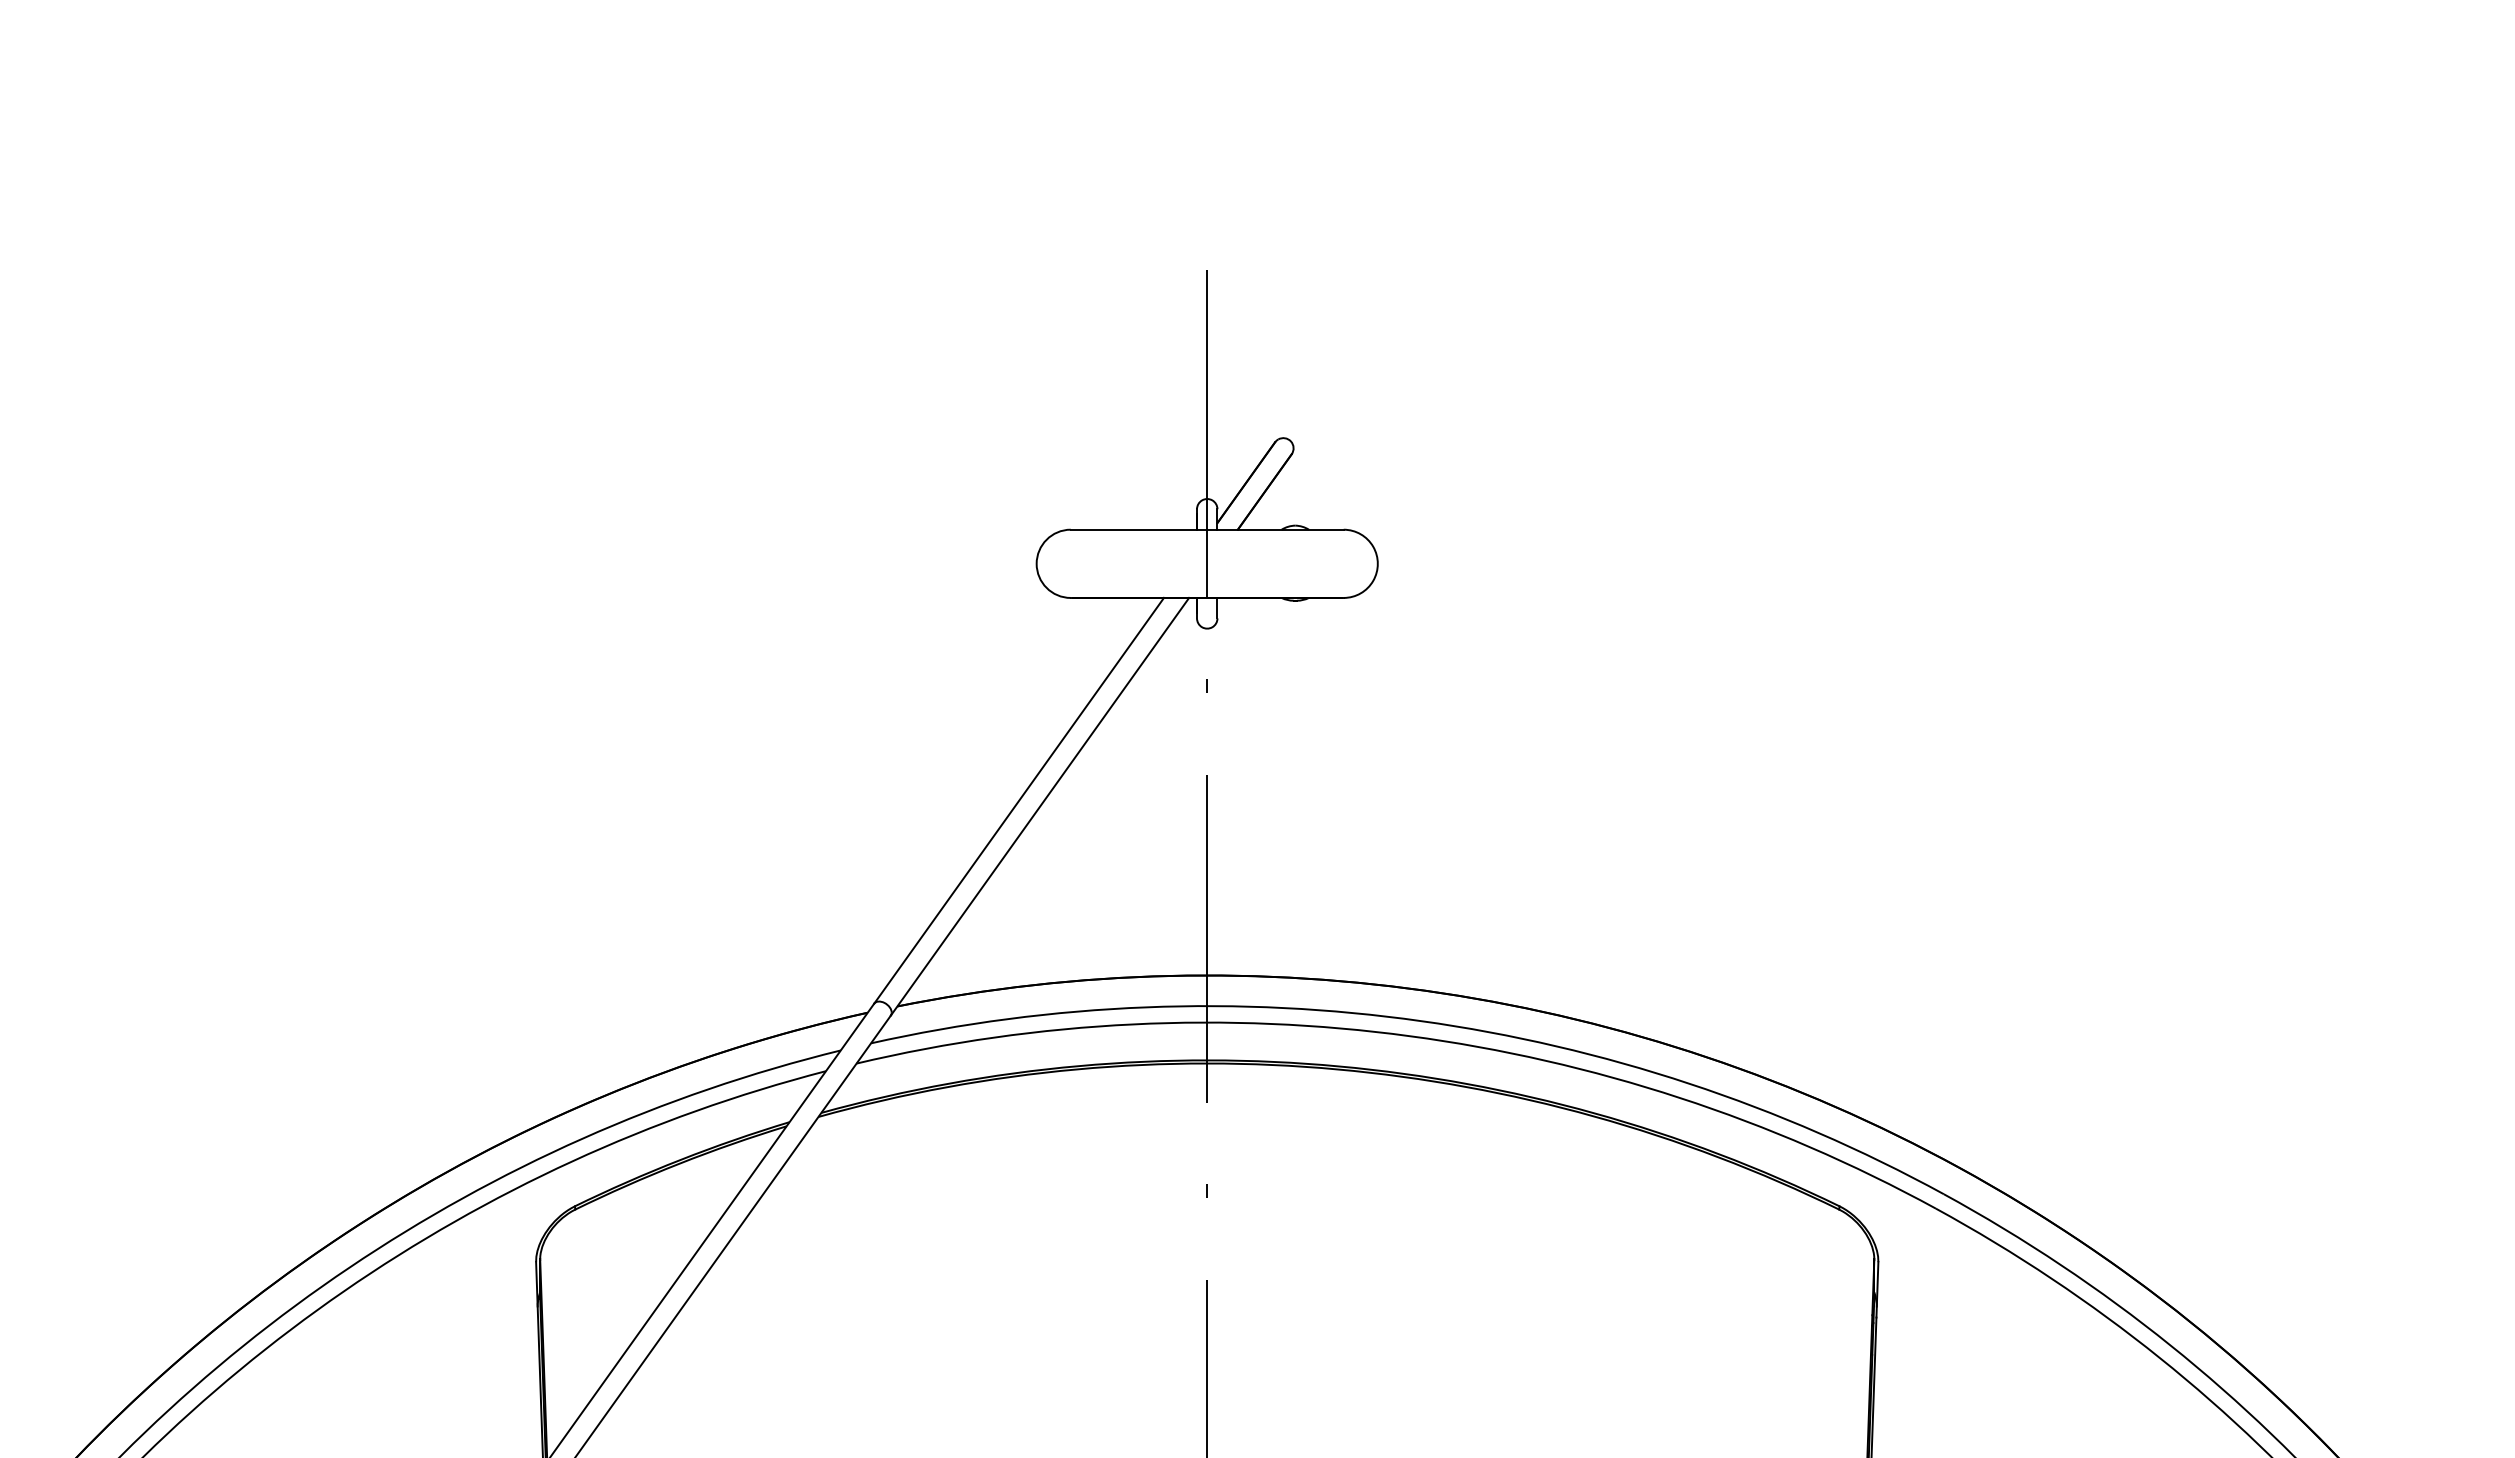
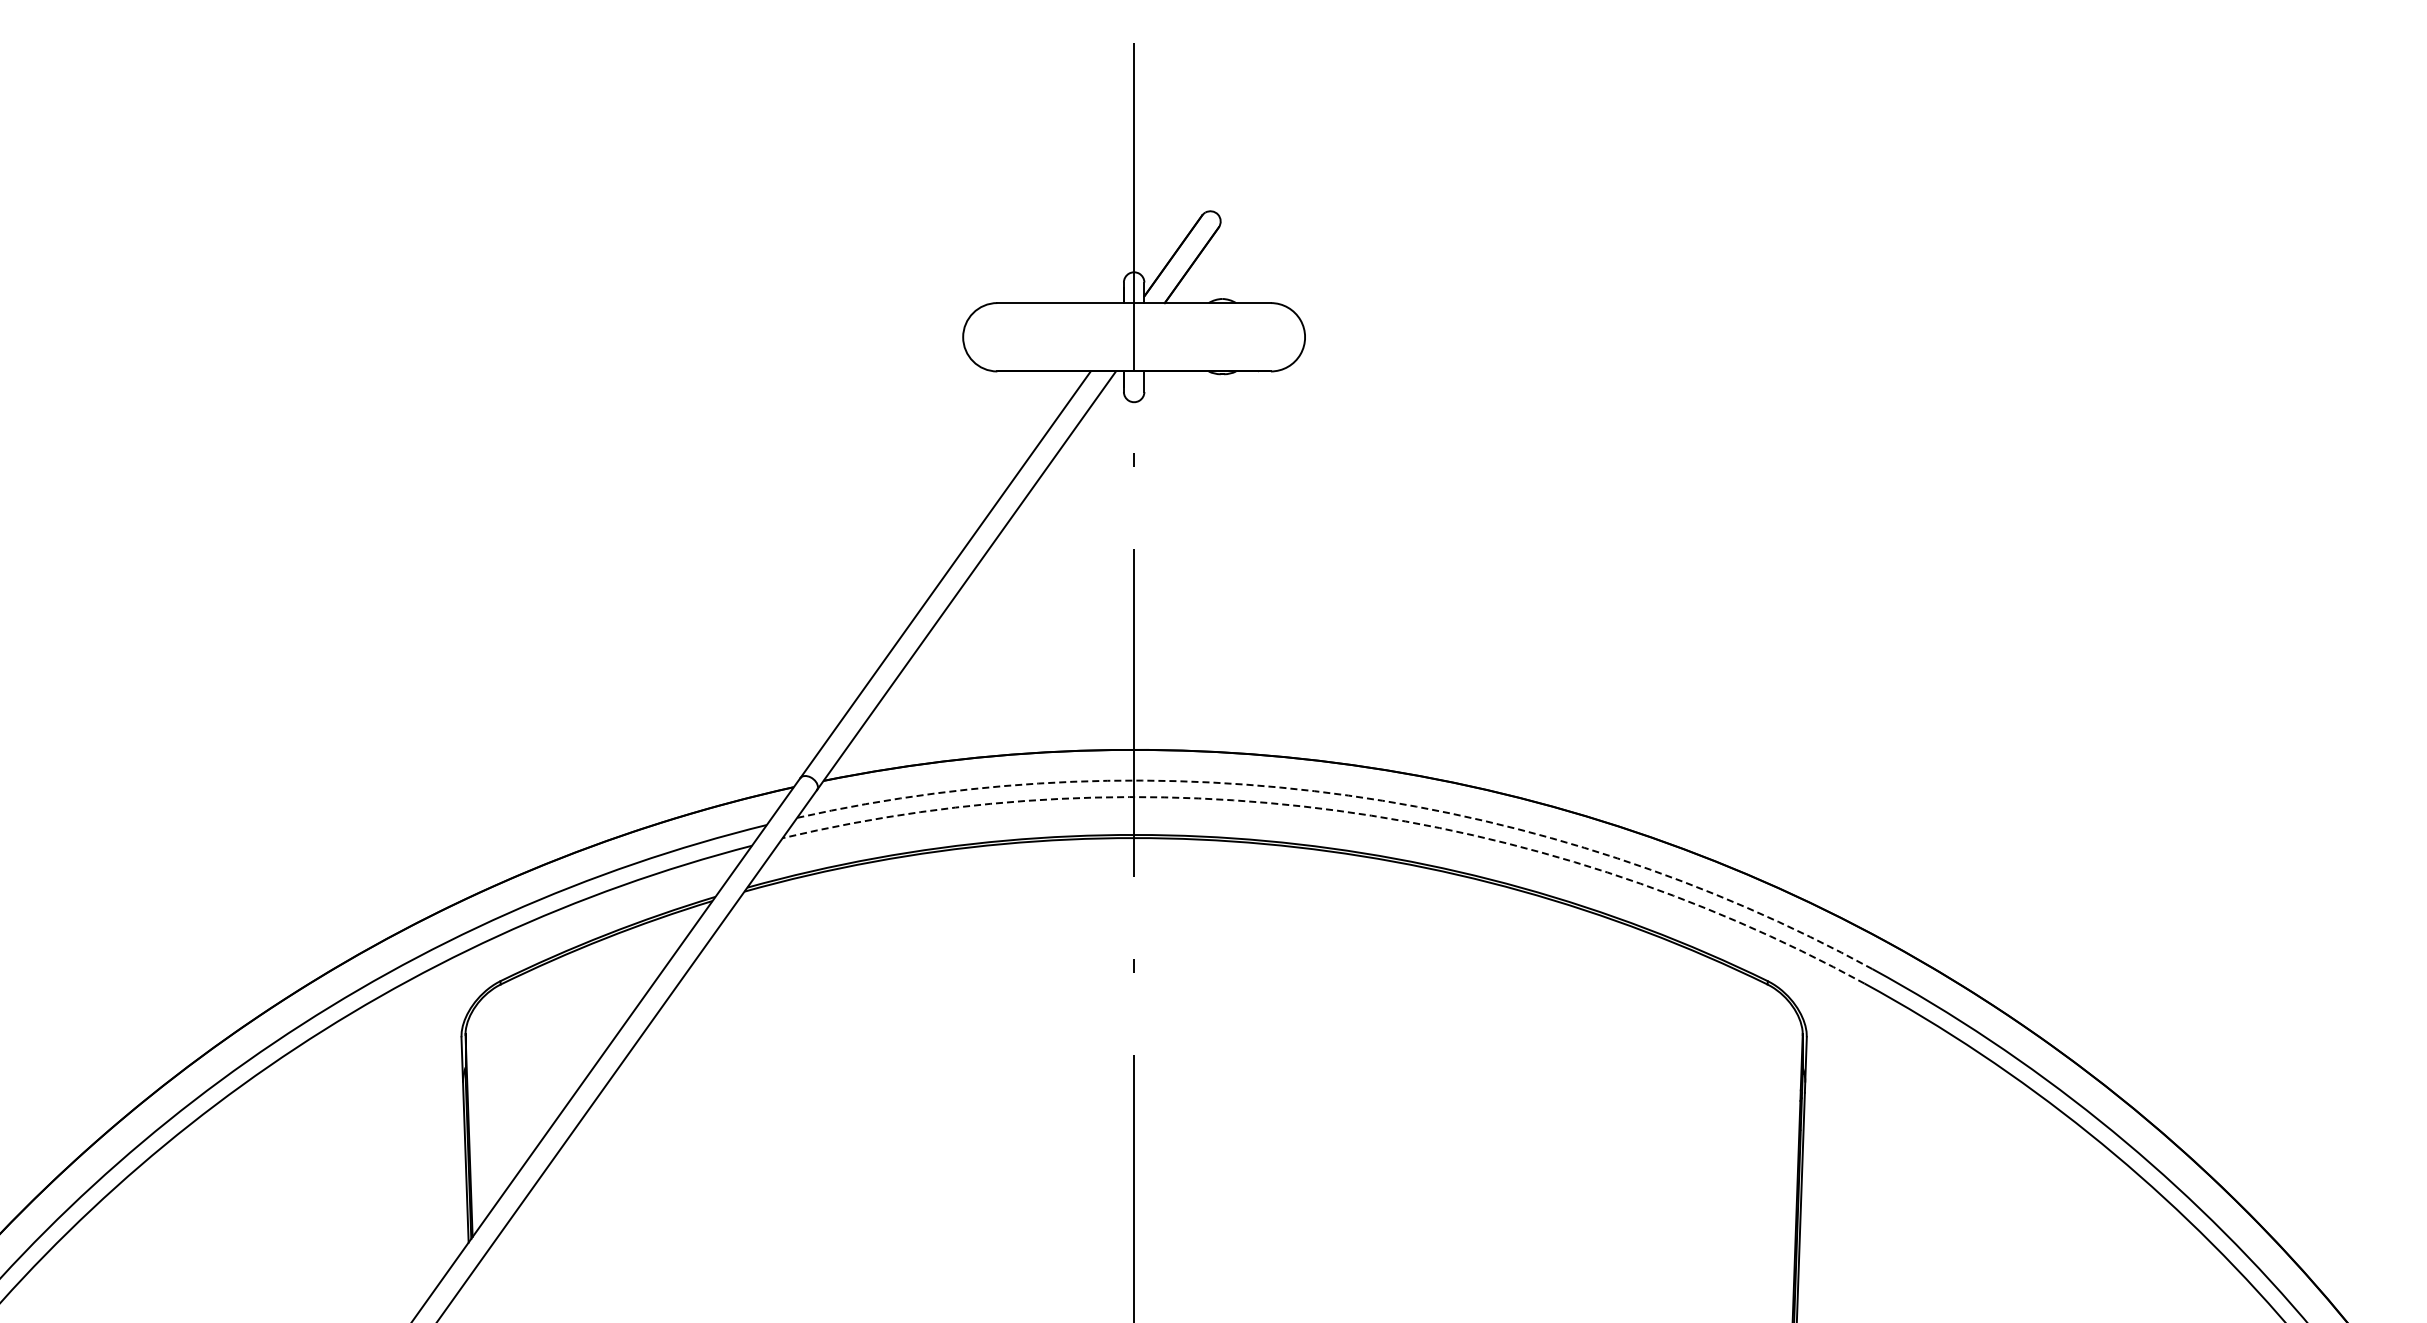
arc: (1421, 1021) -> (1348, 795), solid -> dashed
arc: (1409, 1036) -> (1336, 811), solid -> dashed

